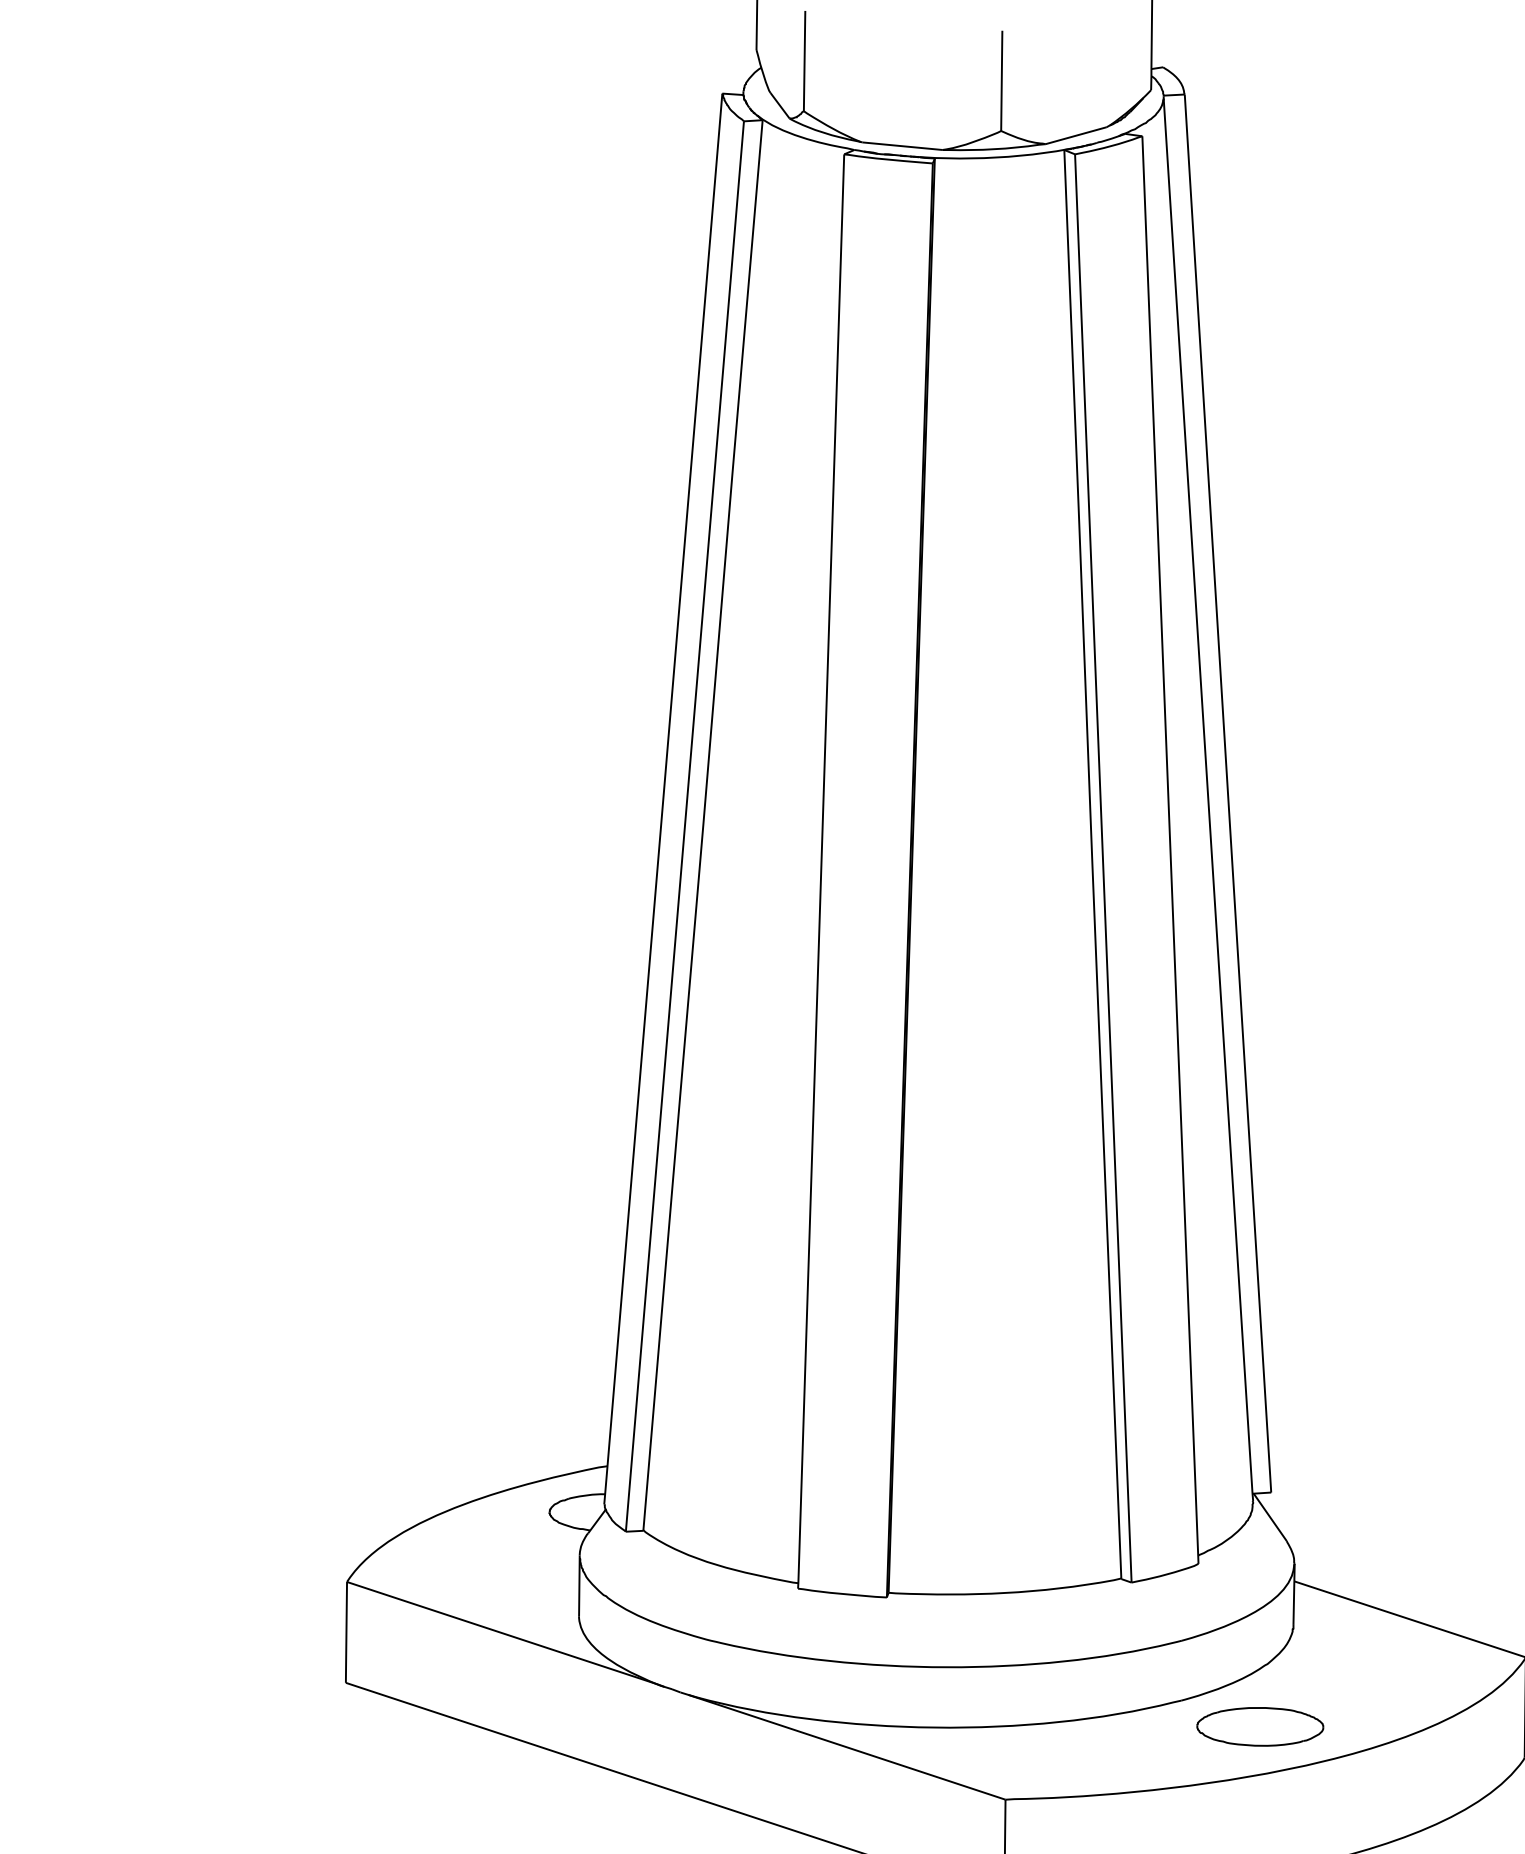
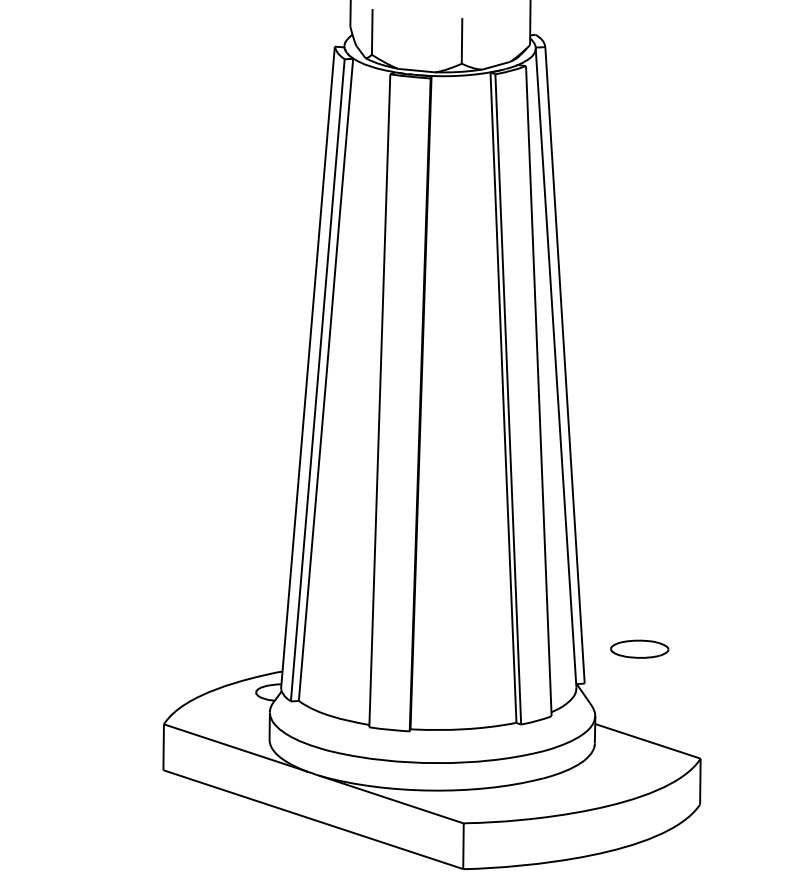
part: (1259, 1725) -> (639, 648), moved

